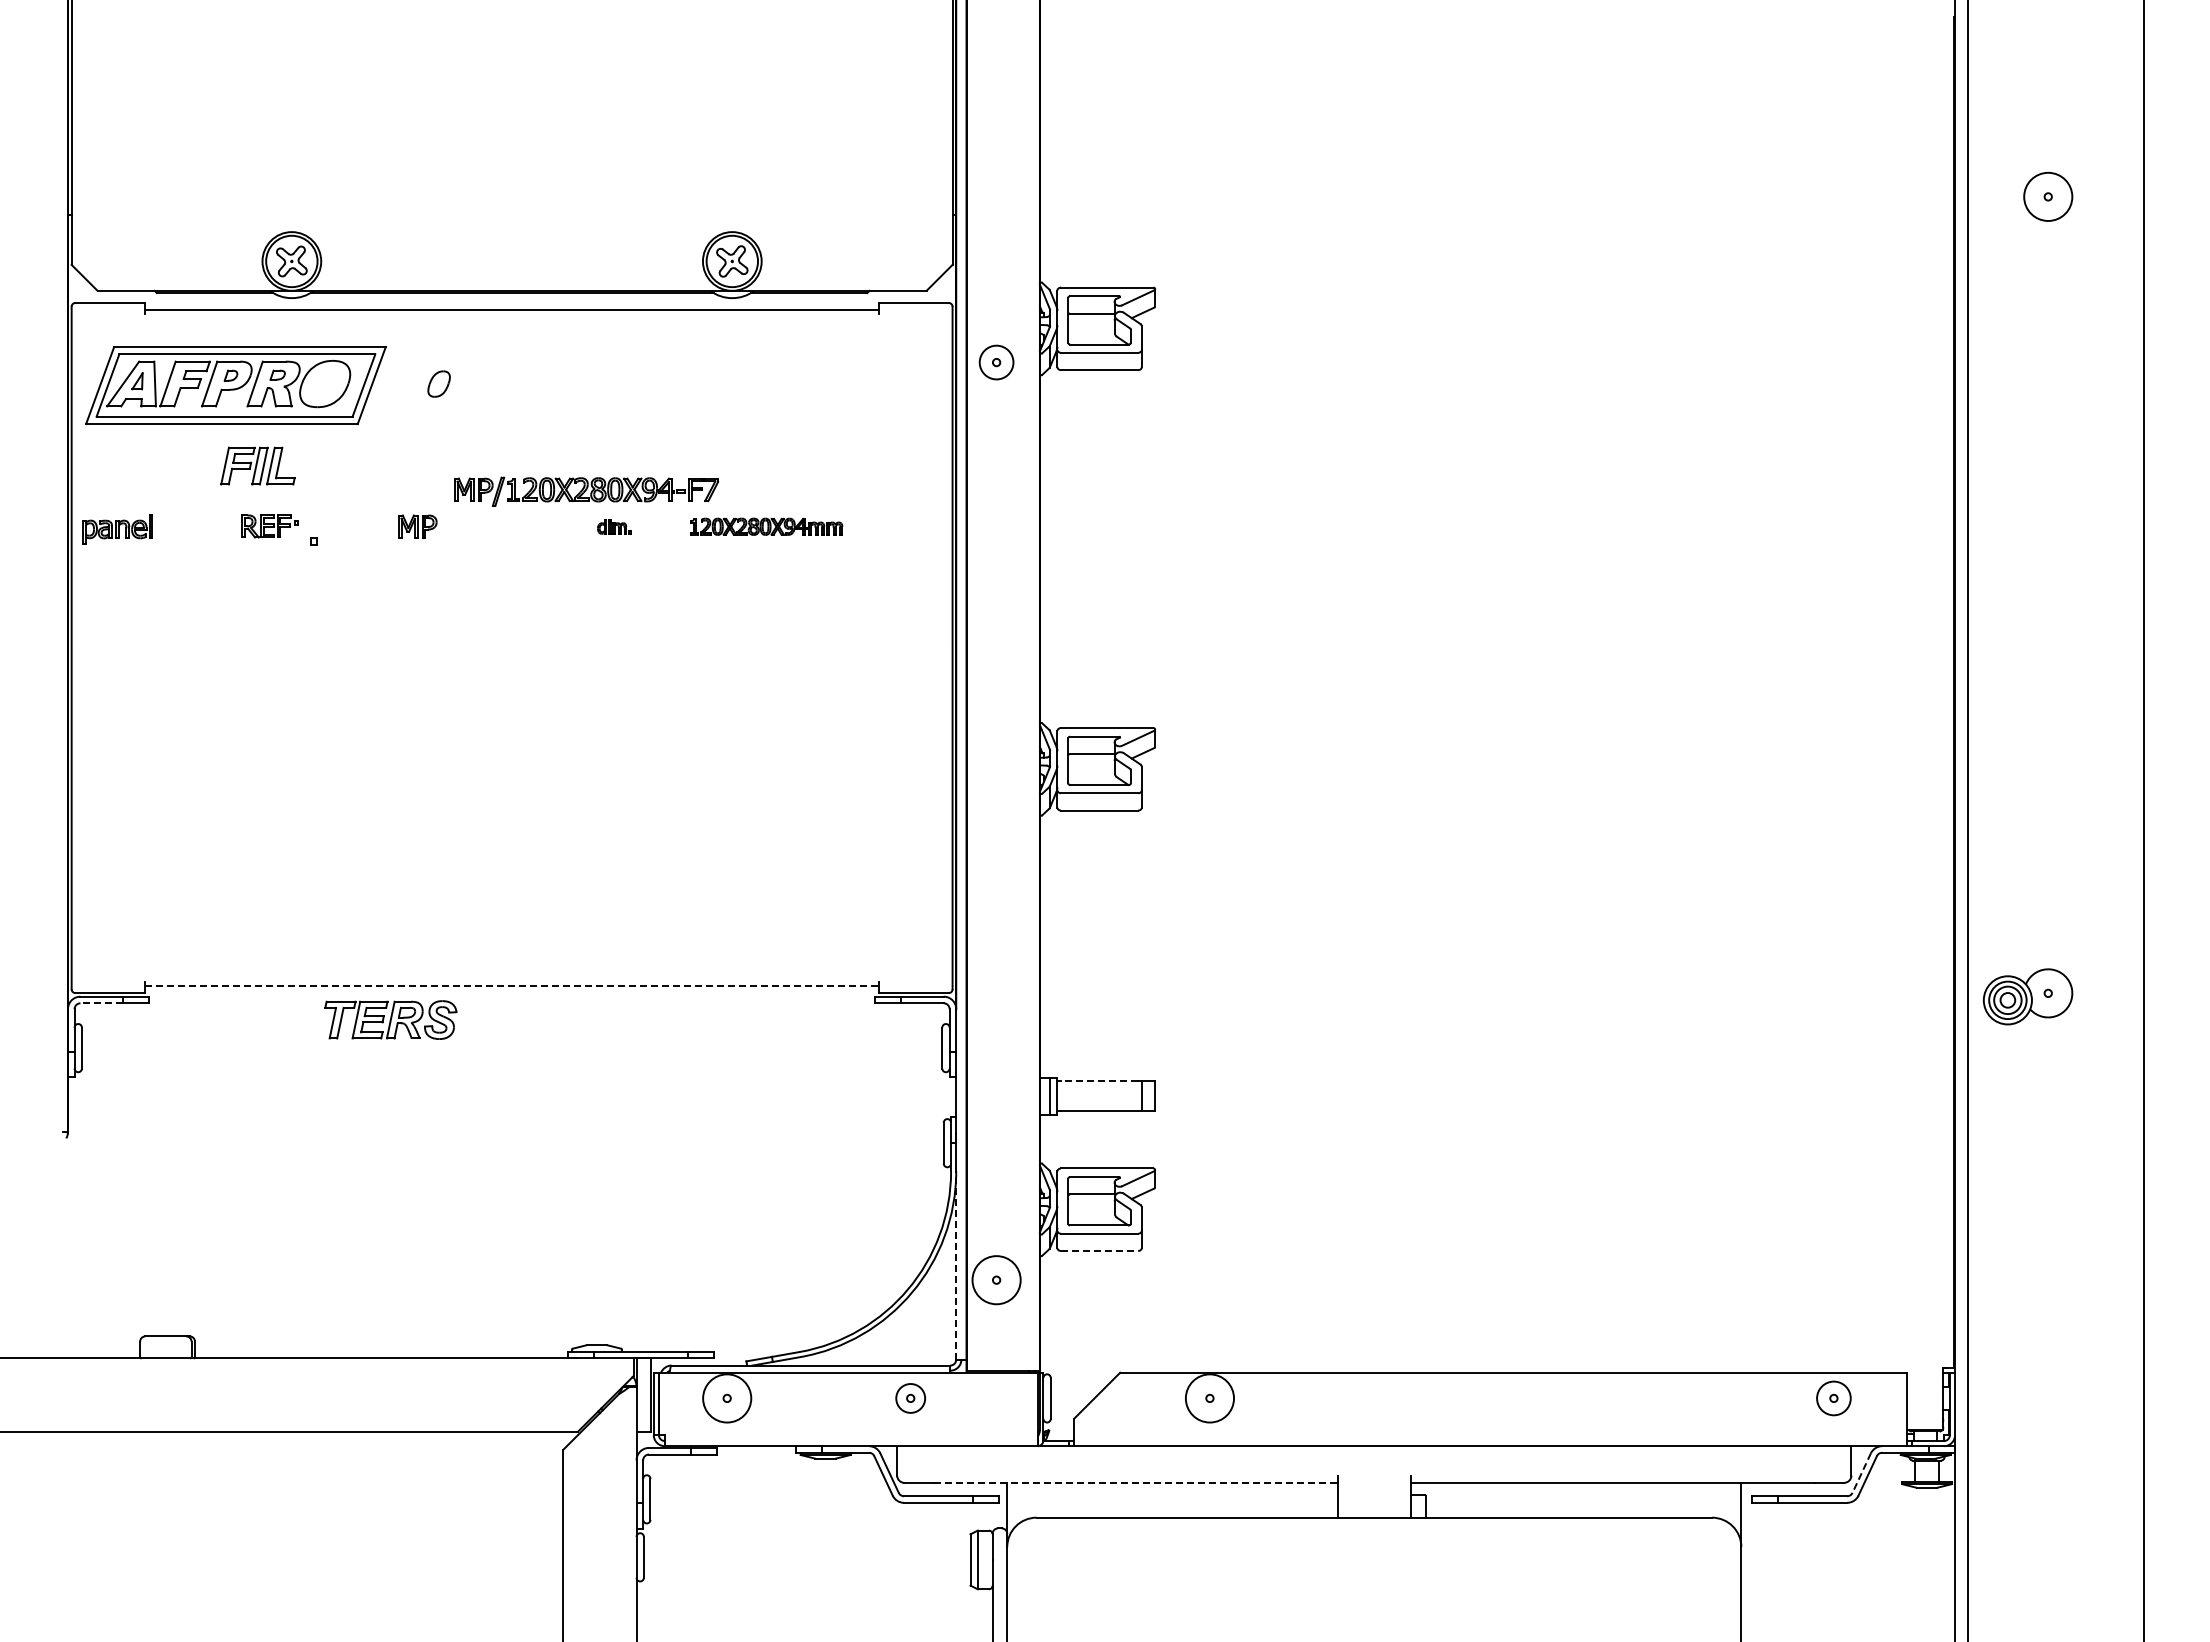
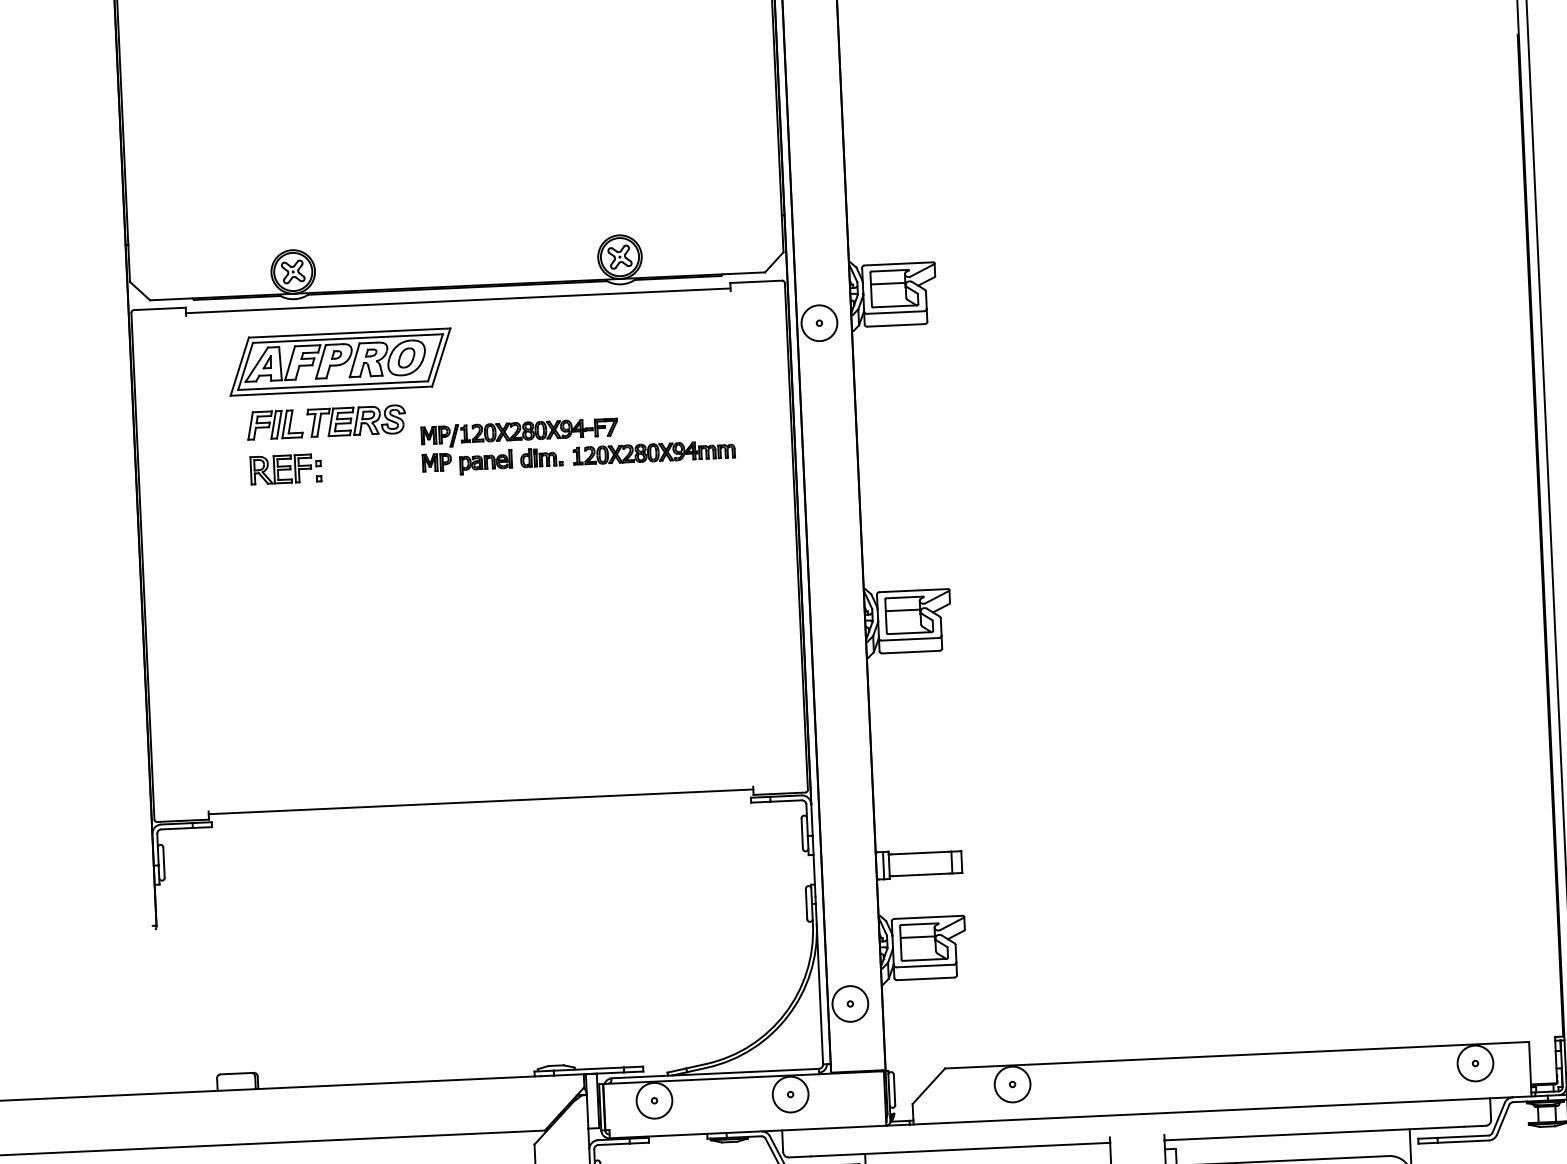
circle: (996, 362) -> (819, 323), size x1.43
part: (235, 385) -> (340, 362), moved
part: (269, 526) -> (285, 469), size x1.67
part: (417, 526) -> (436, 462), moved
part: (614, 526) -> (541, 457), size x1.67
part: (766, 526) -> (654, 452), size x1.43
part: (117, 529) -> (485, 462), moved
line: (512, 985) -> (481, 801), dashed -> solid
line: (101, 1003) -> (177, 828), dashed -> solid
part: (390, 1019) -> (356, 420), moved
line: (1099, 1081) -> (920, 853), dashed -> solid
line: (1099, 1251) -> (925, 979), dashed -> solid
line: (956, 1265) -> (820, 994), dashed -> solid
circle: (910, 1398) -> (790, 1094), size x1.67
circle: (1833, 1398) -> (1475, 1063), size x1.43
line: (1861, 1473) -> (1498, 1118), dashed -> solid
line: (1135, 1482) -> (960, 1149), dashed -> solid

